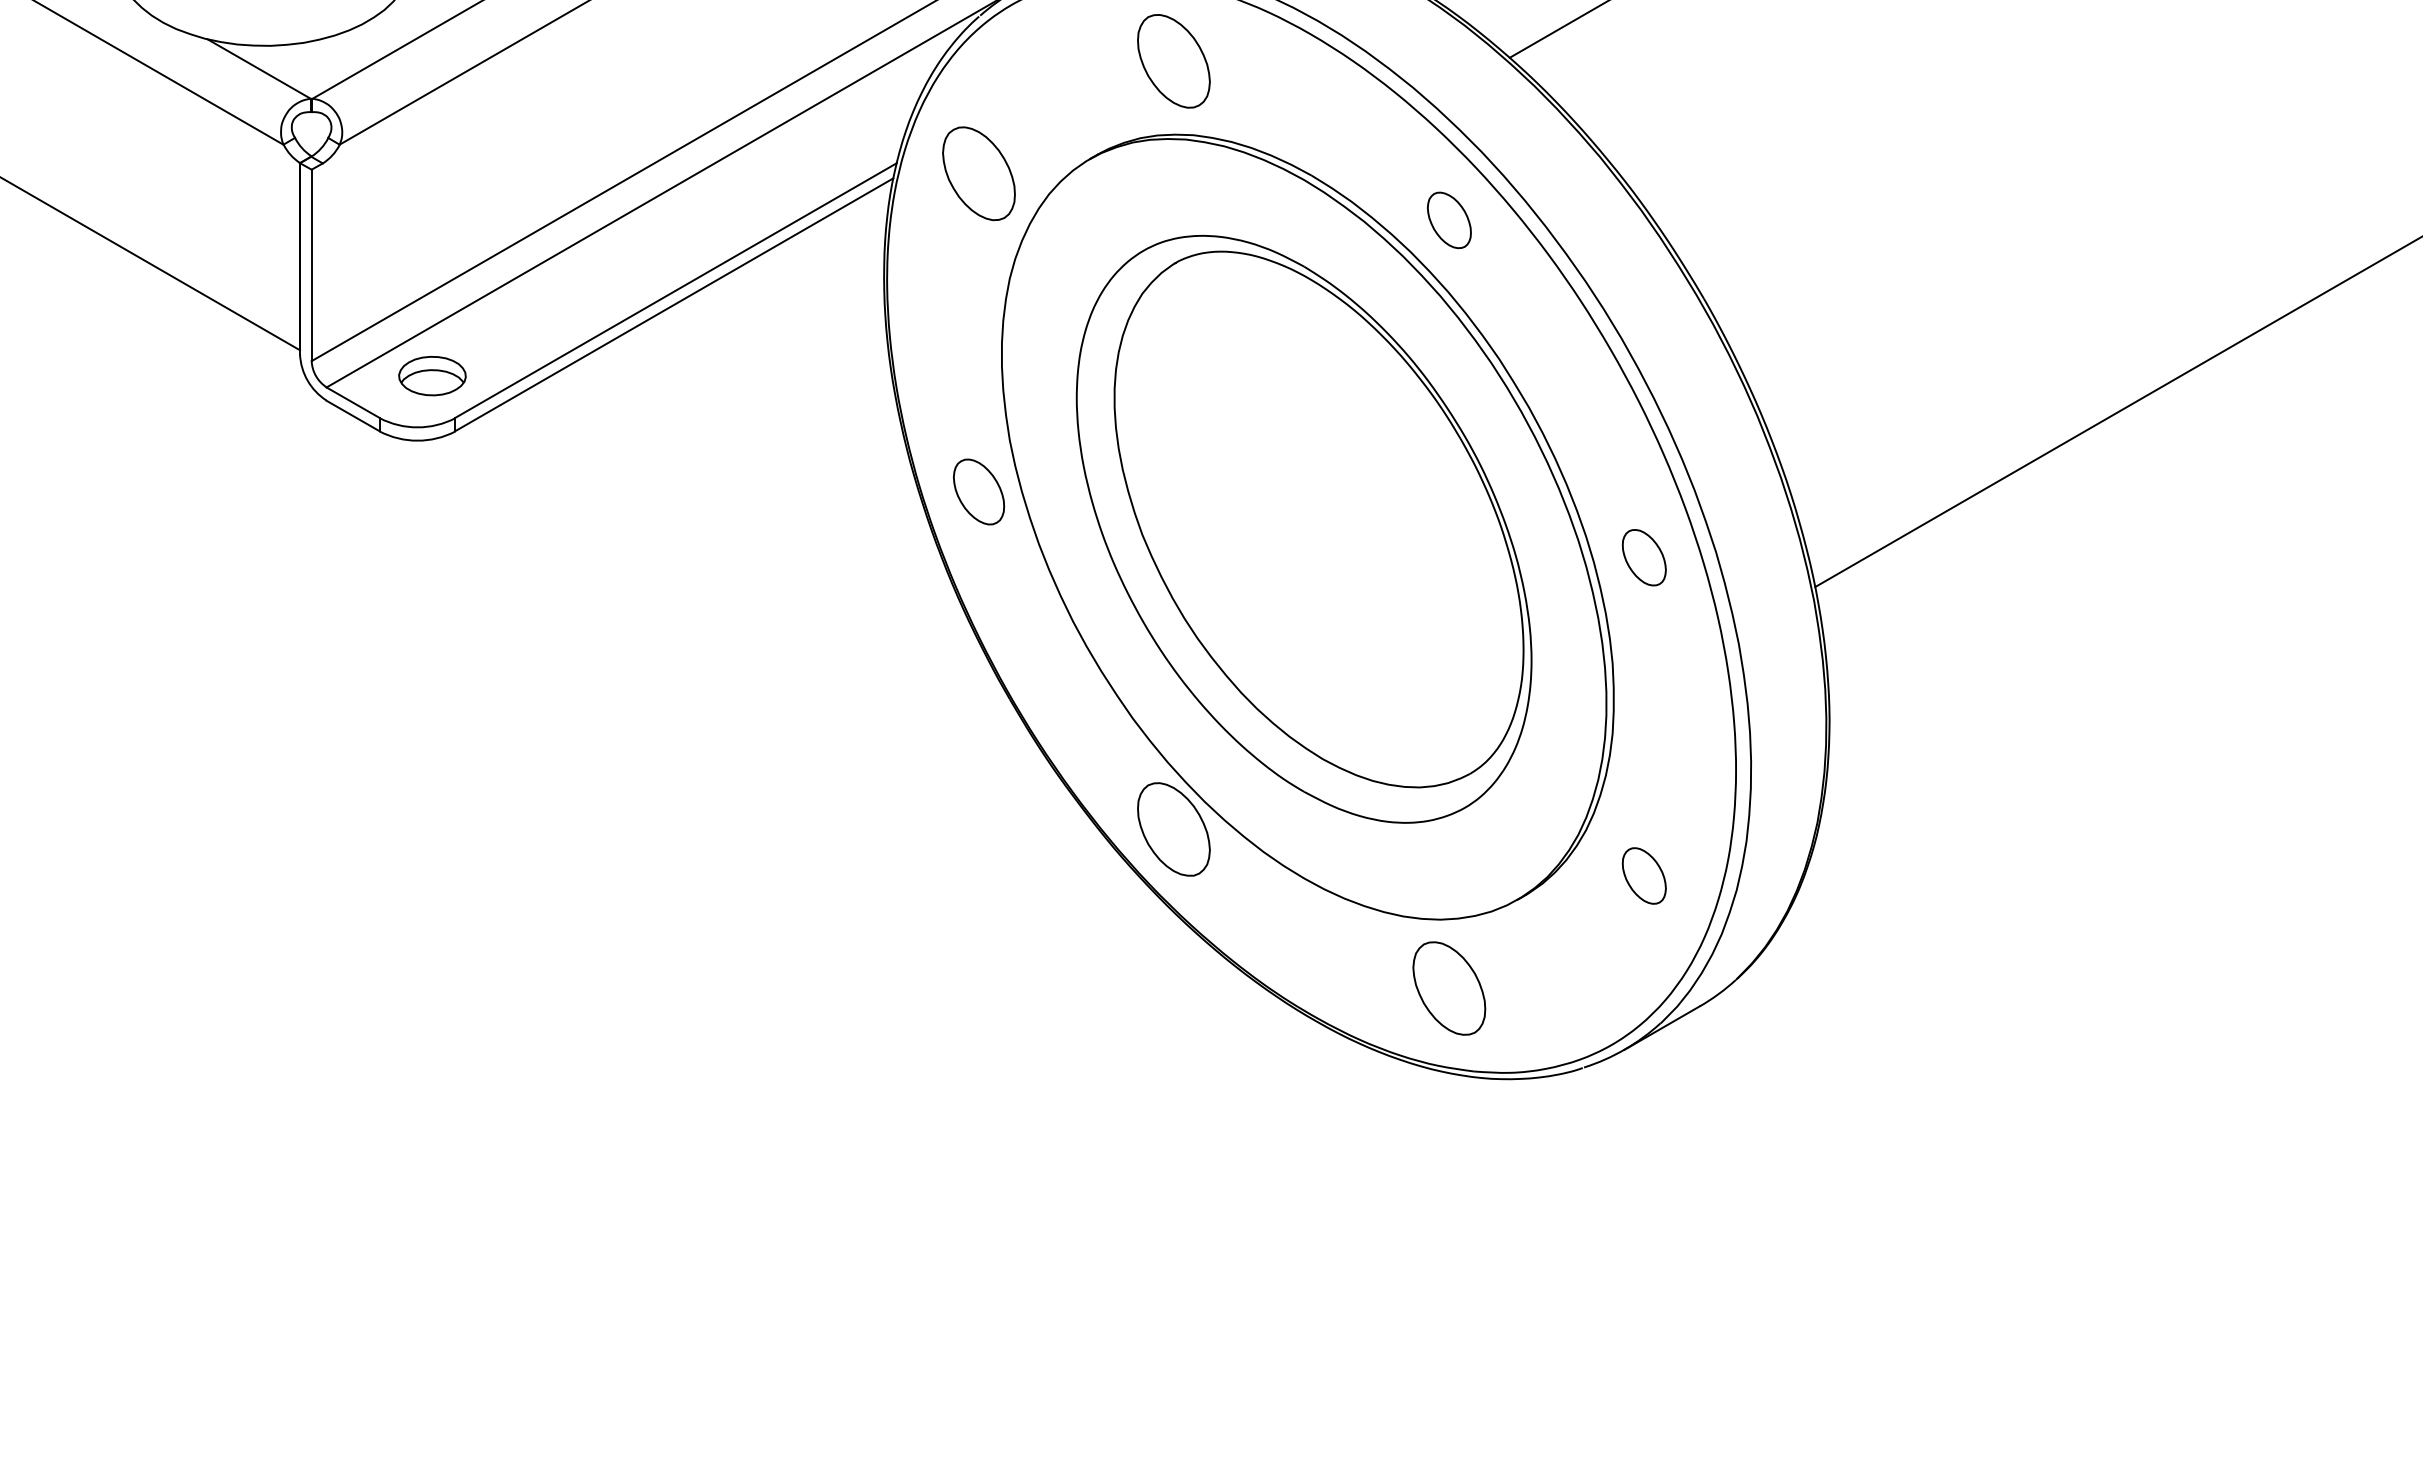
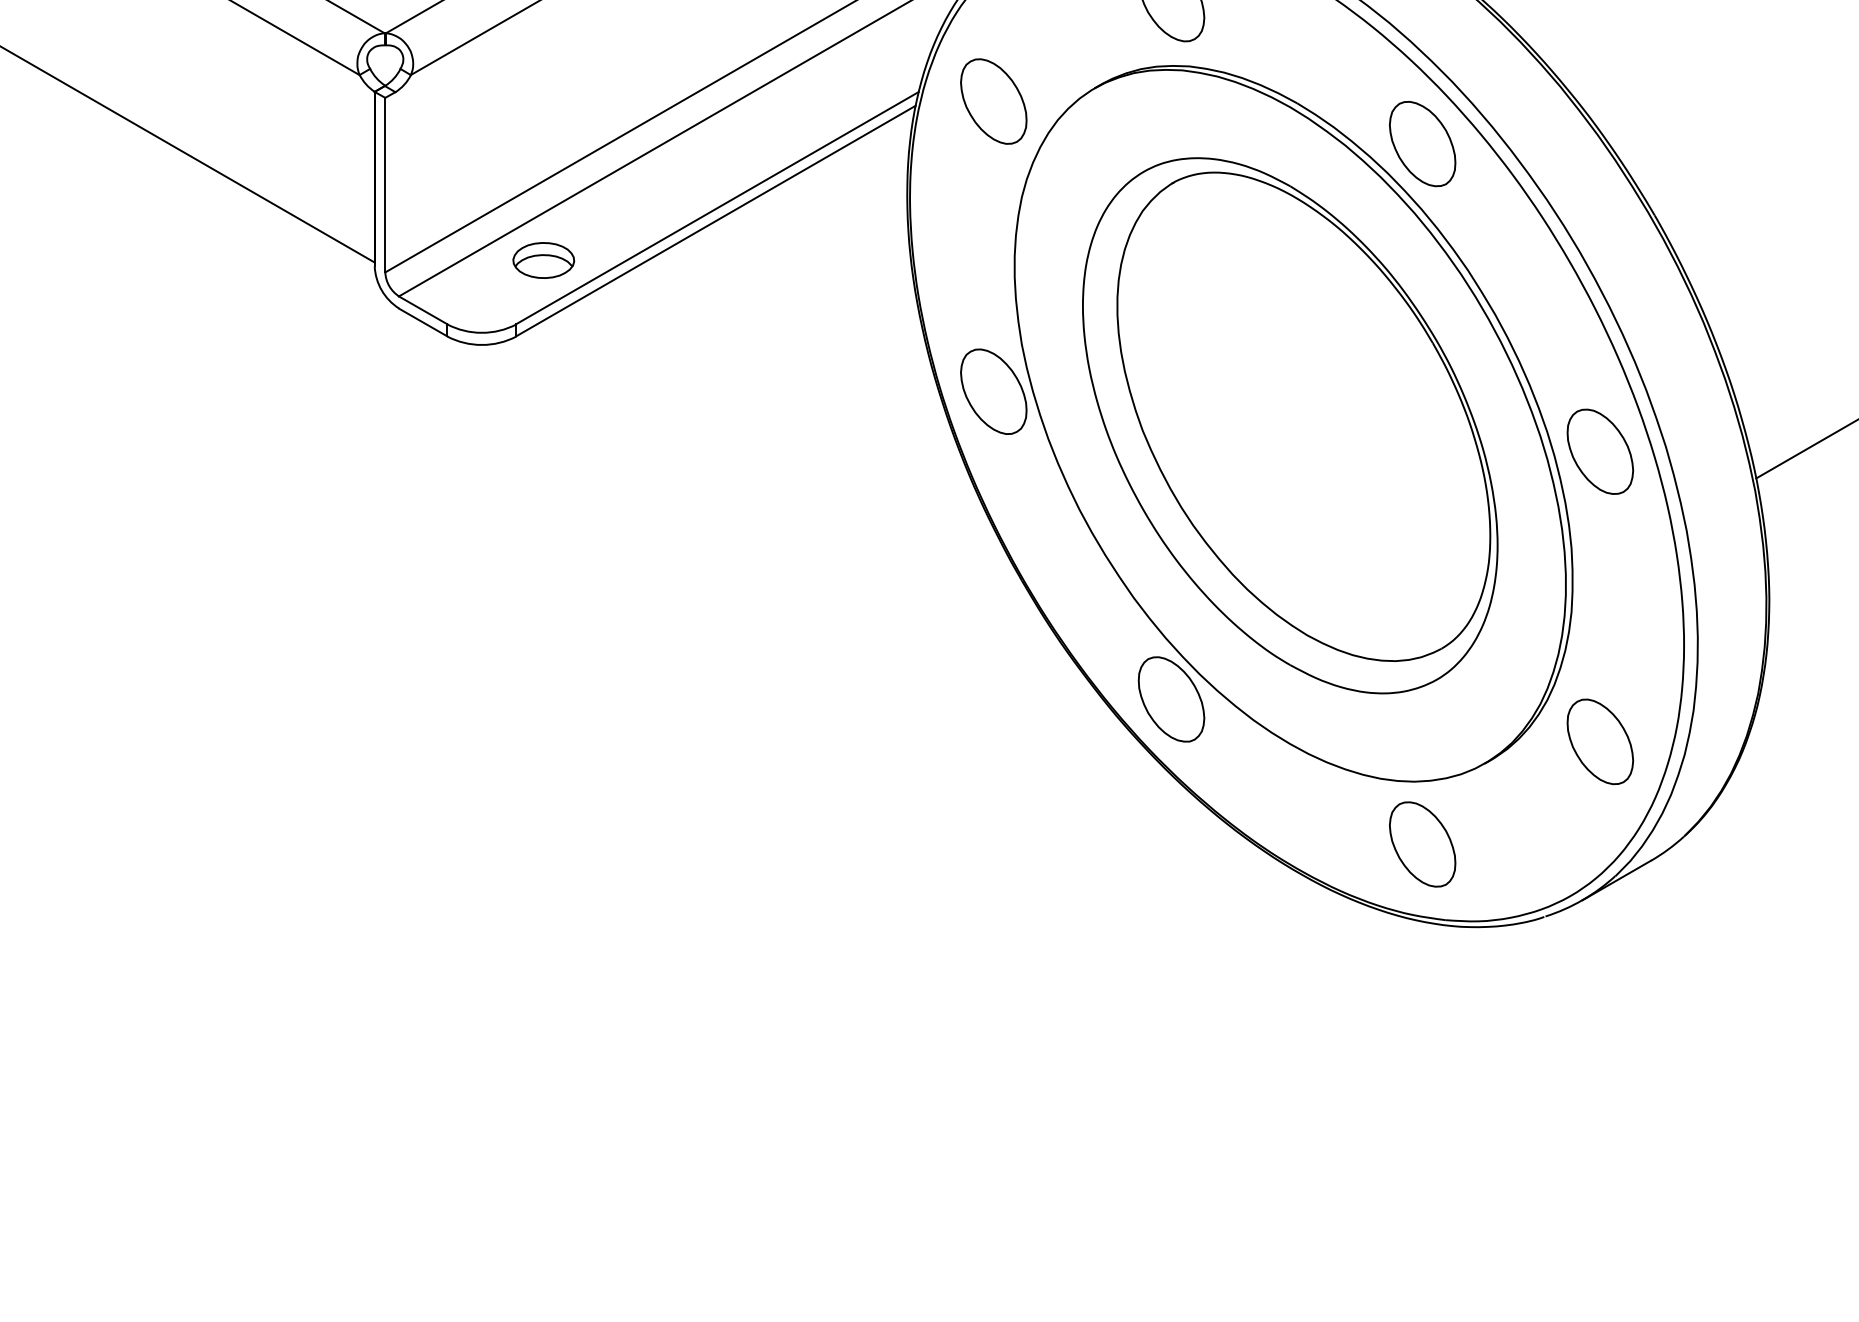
part: (1449, 220) -> (1422, 144), size x1.67
part: (432, 375) -> (543, 259), moved
part: (978, 491) -> (993, 391), size x1.43
part: (1644, 557) -> (1600, 451), size x1.67
part: (1644, 875) -> (1600, 741), size x1.67

